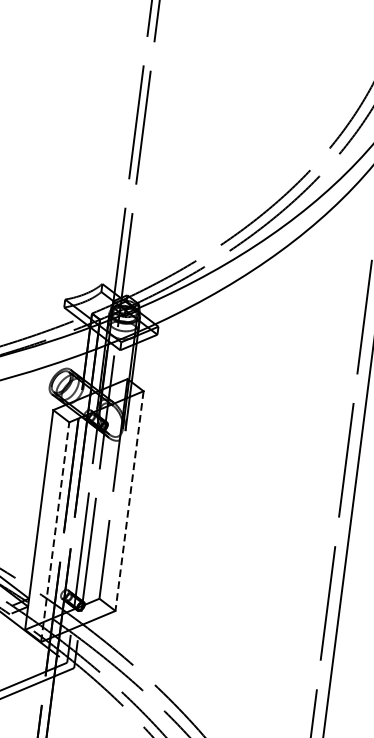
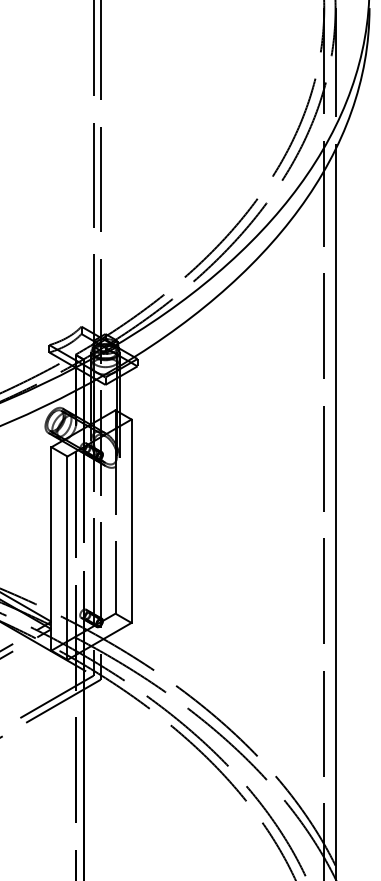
line: (129, 501) -> (131, 521), dashed -> solid
line: (55, 532) -> (67, 558), dashed -> solid

